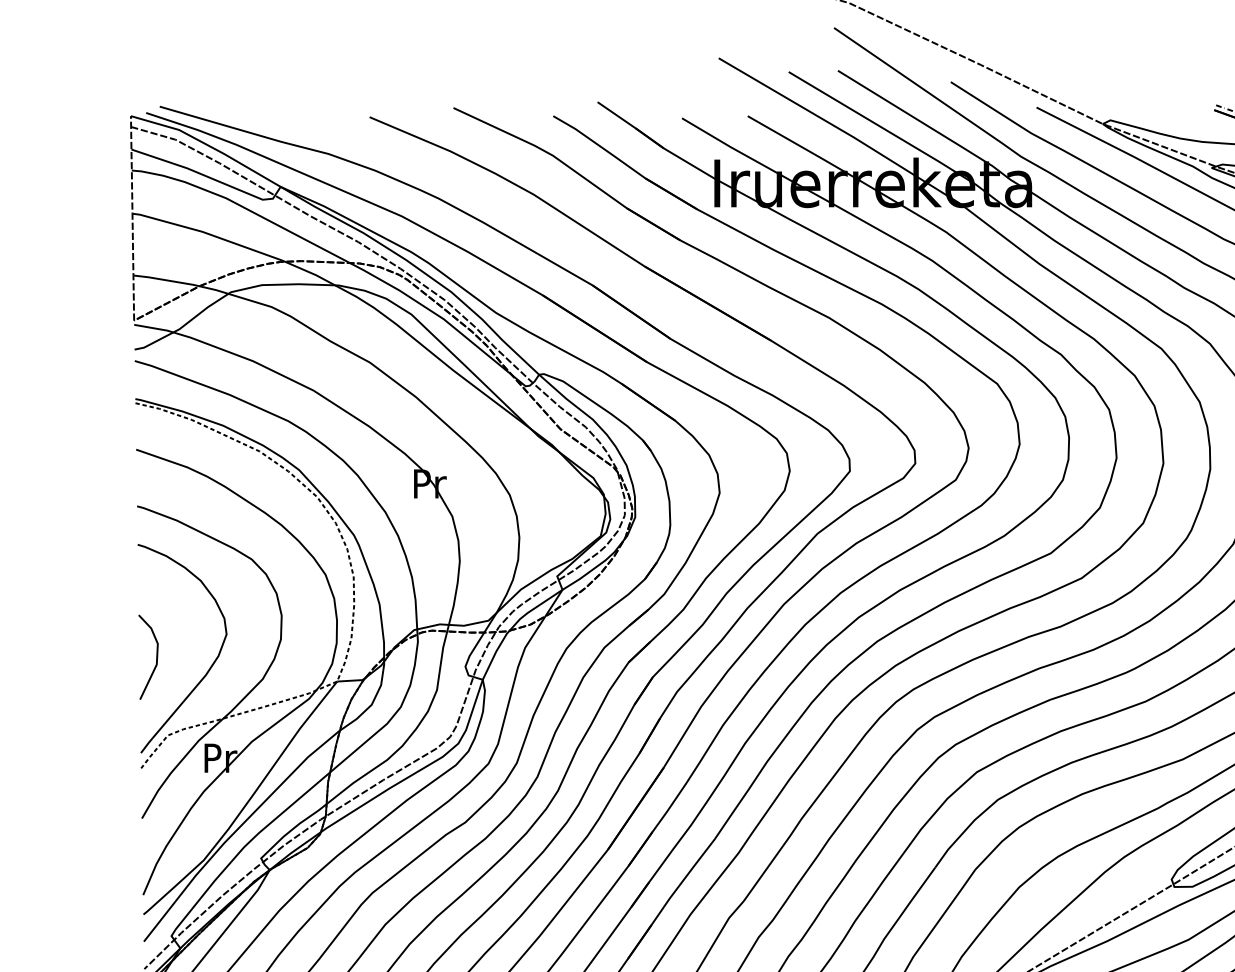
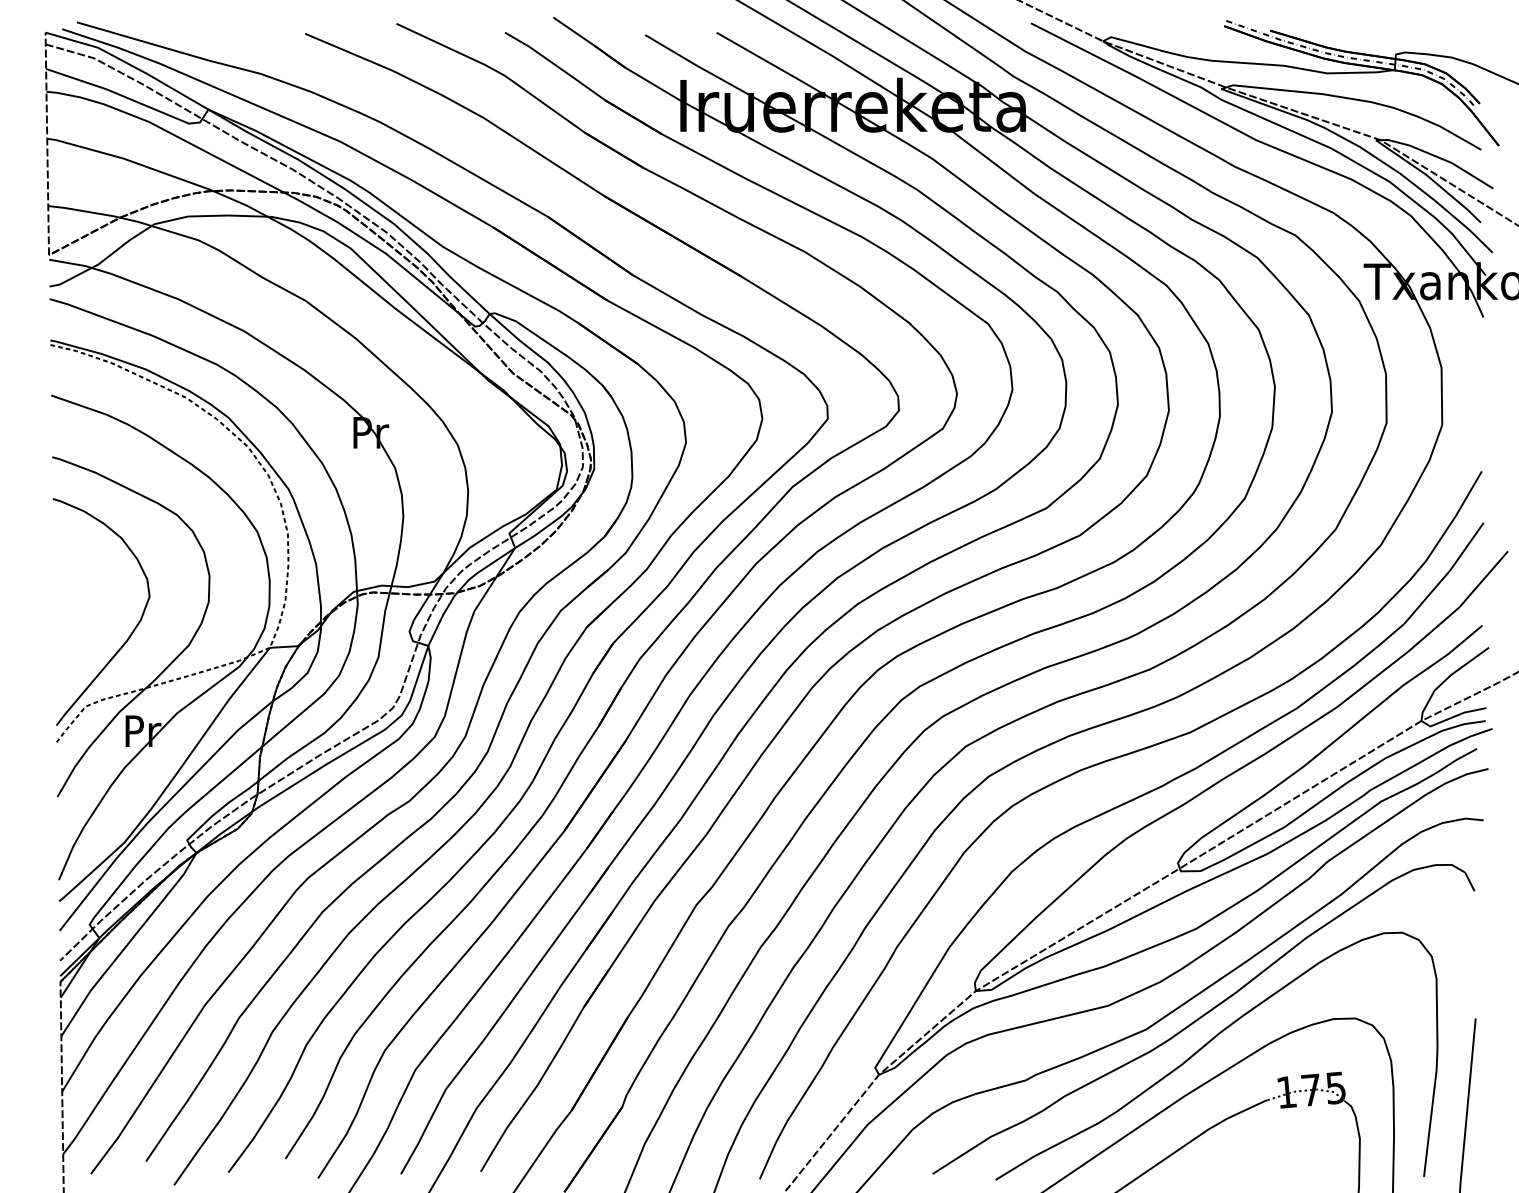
line: (156, 657) -> (73, 621), removed

